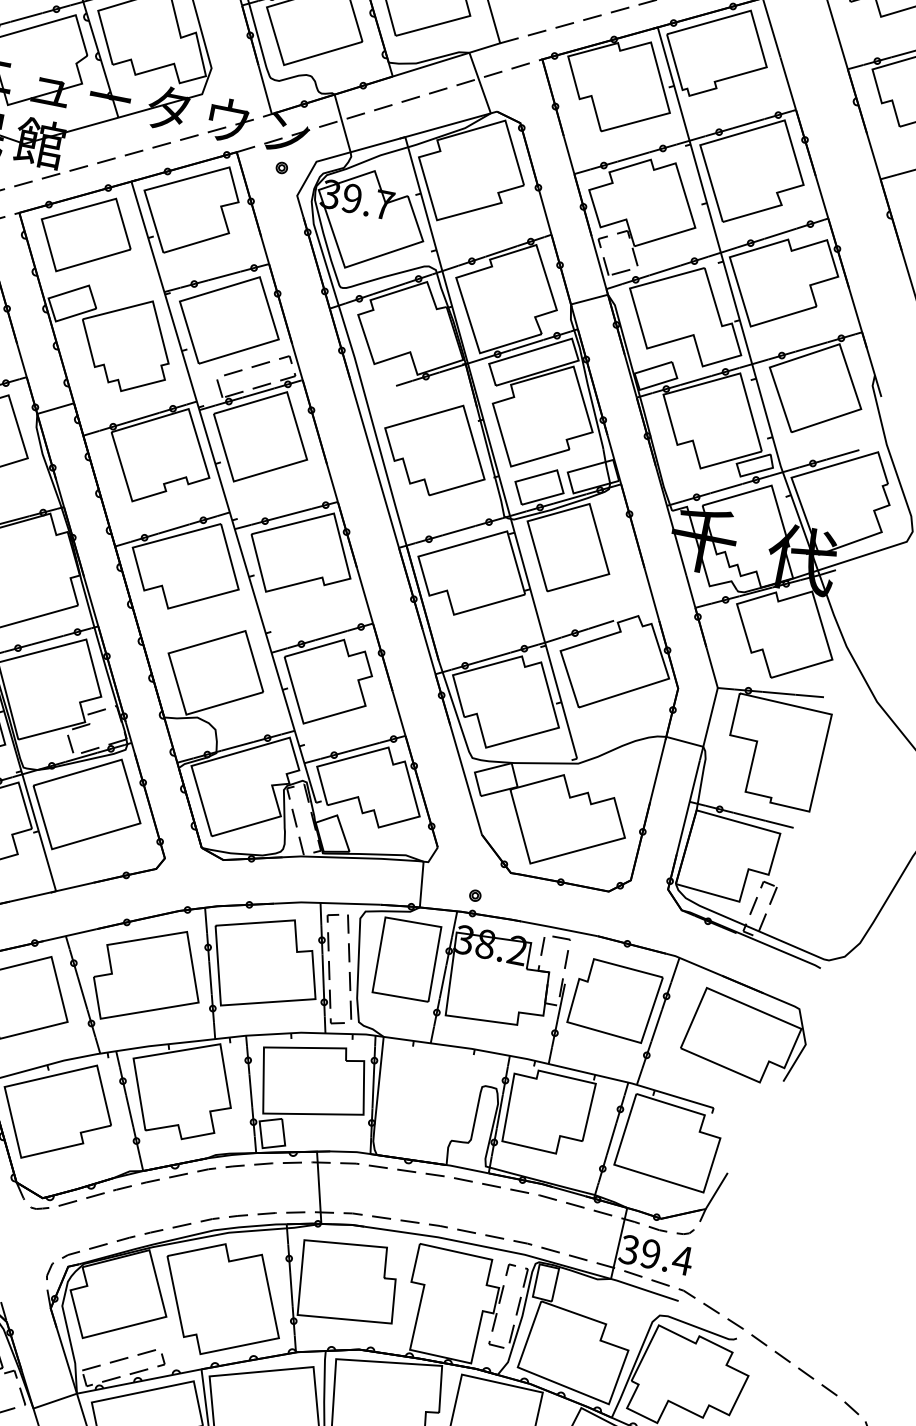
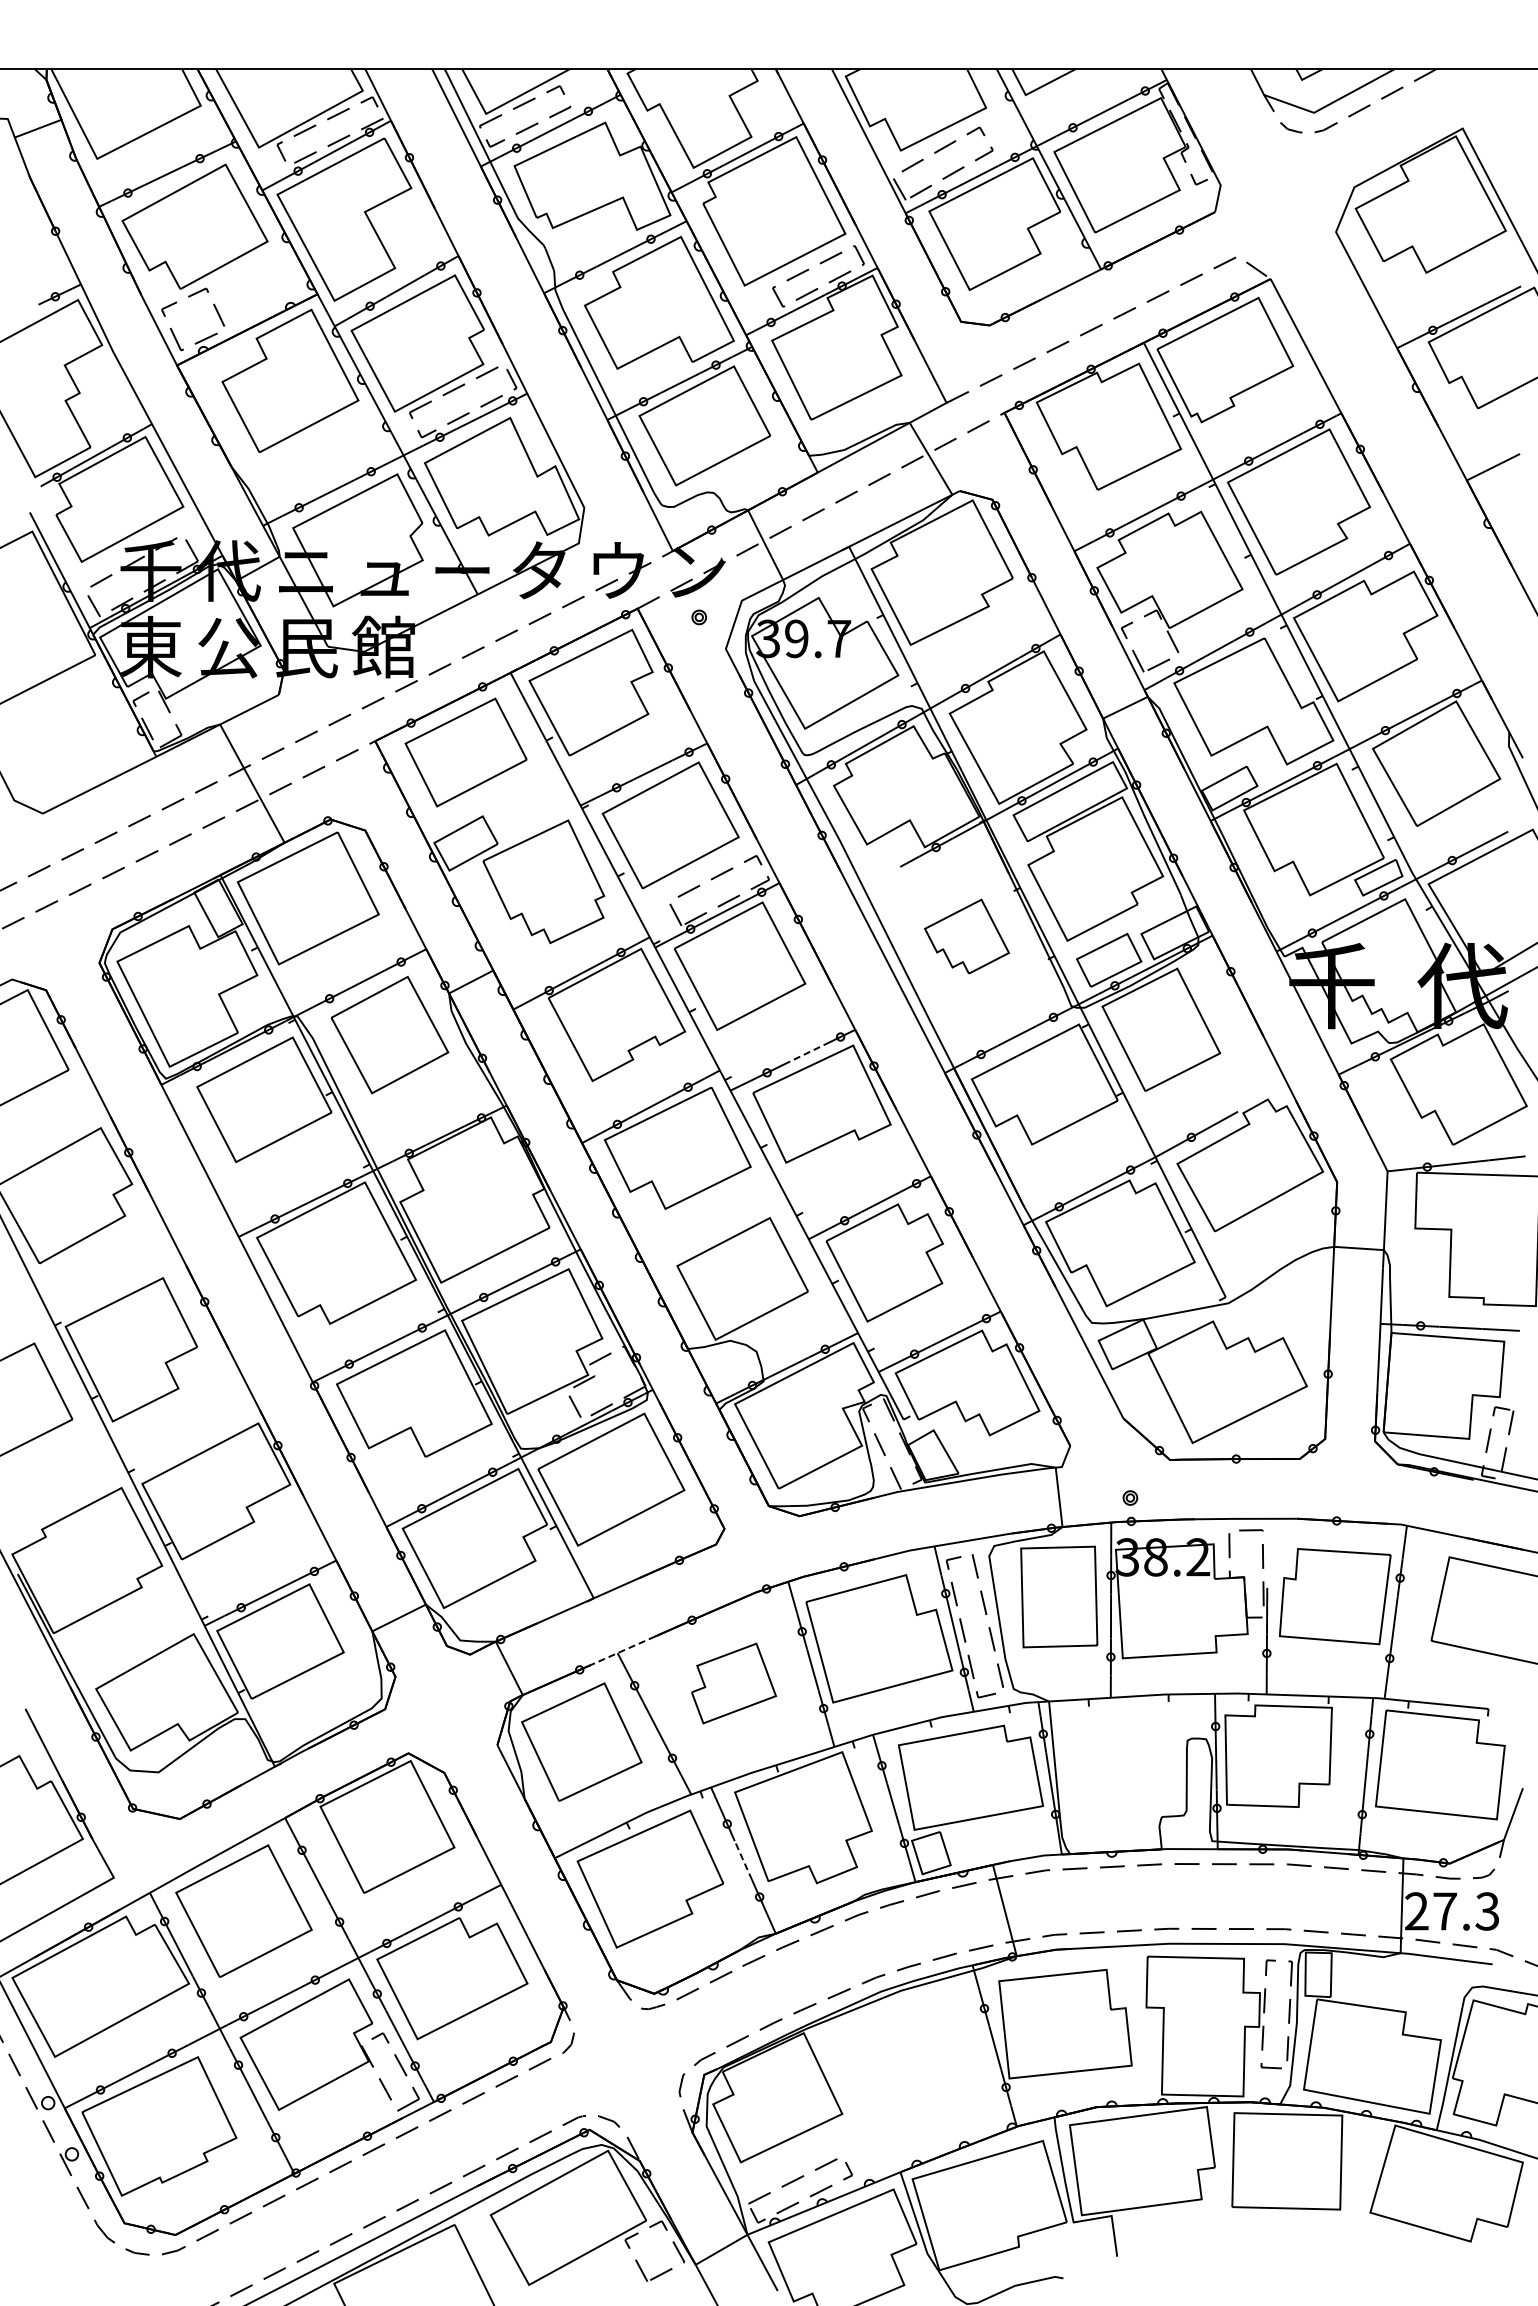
part: (435, 448) -> (966, 936), size x0.6
line: (295, 512) -> (804, 1054), solid -> dashed
line: (69, 935) -> (622, 1651), solid -> dashed
part: (148, 976) -> (733, 1683), size x0.6
line: (129, 1111) -> (743, 1860), solid -> dashed
text: (656, 1255) -> (1452, 1911), 39.4 -> 27.3
part: (222, 1300) -> (909, 2079), removed

